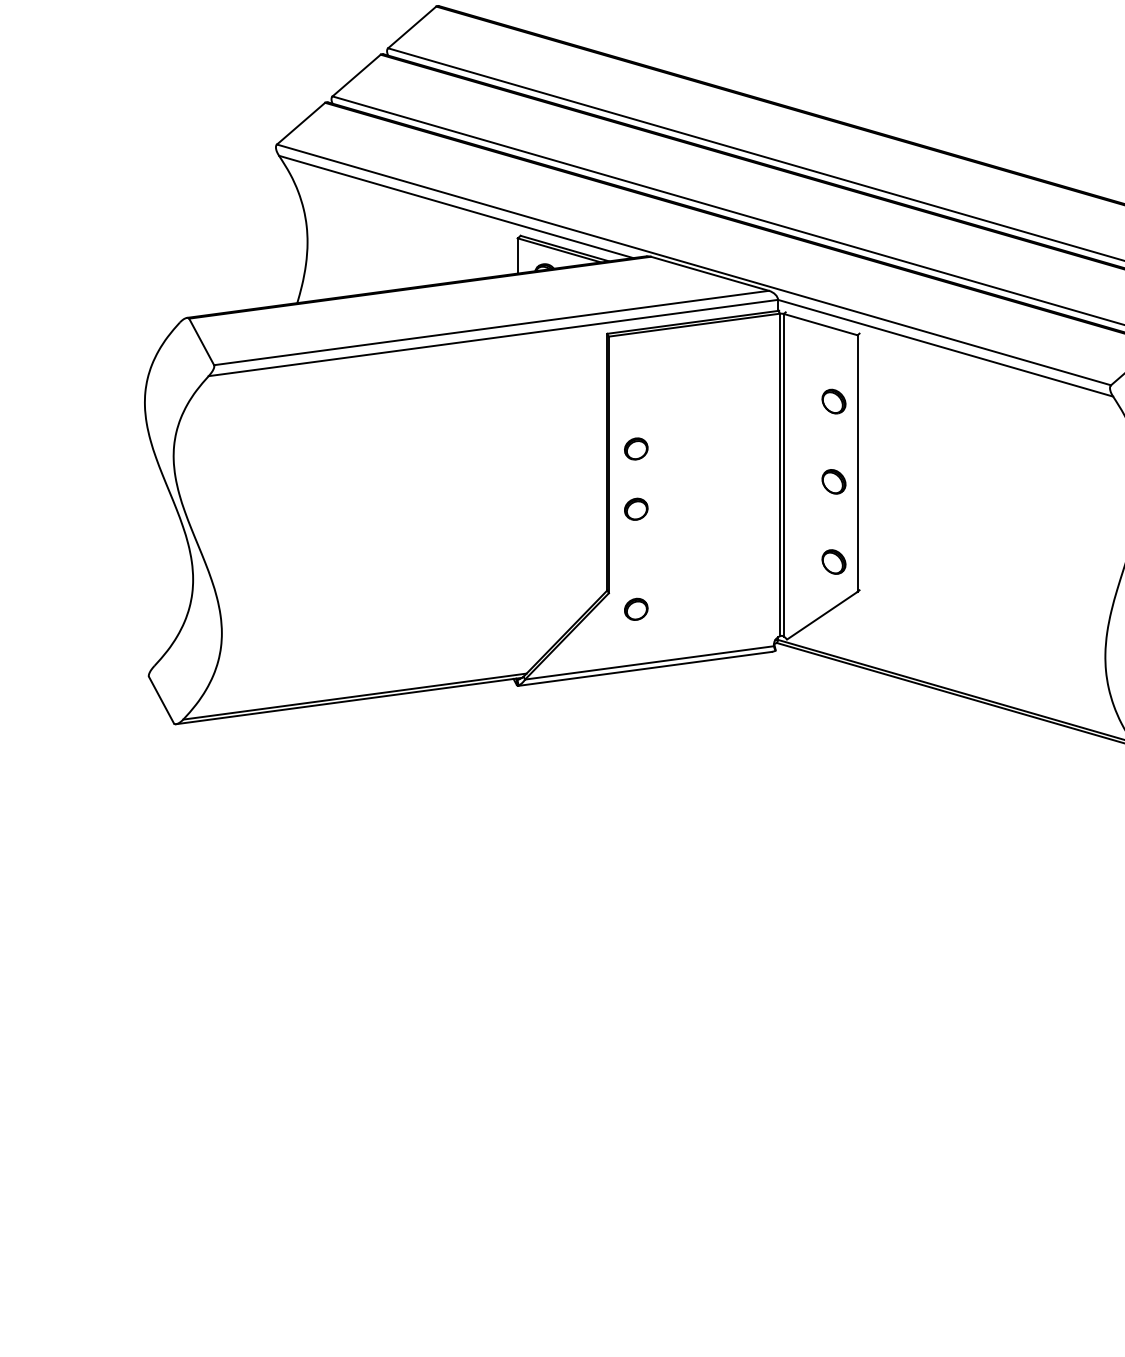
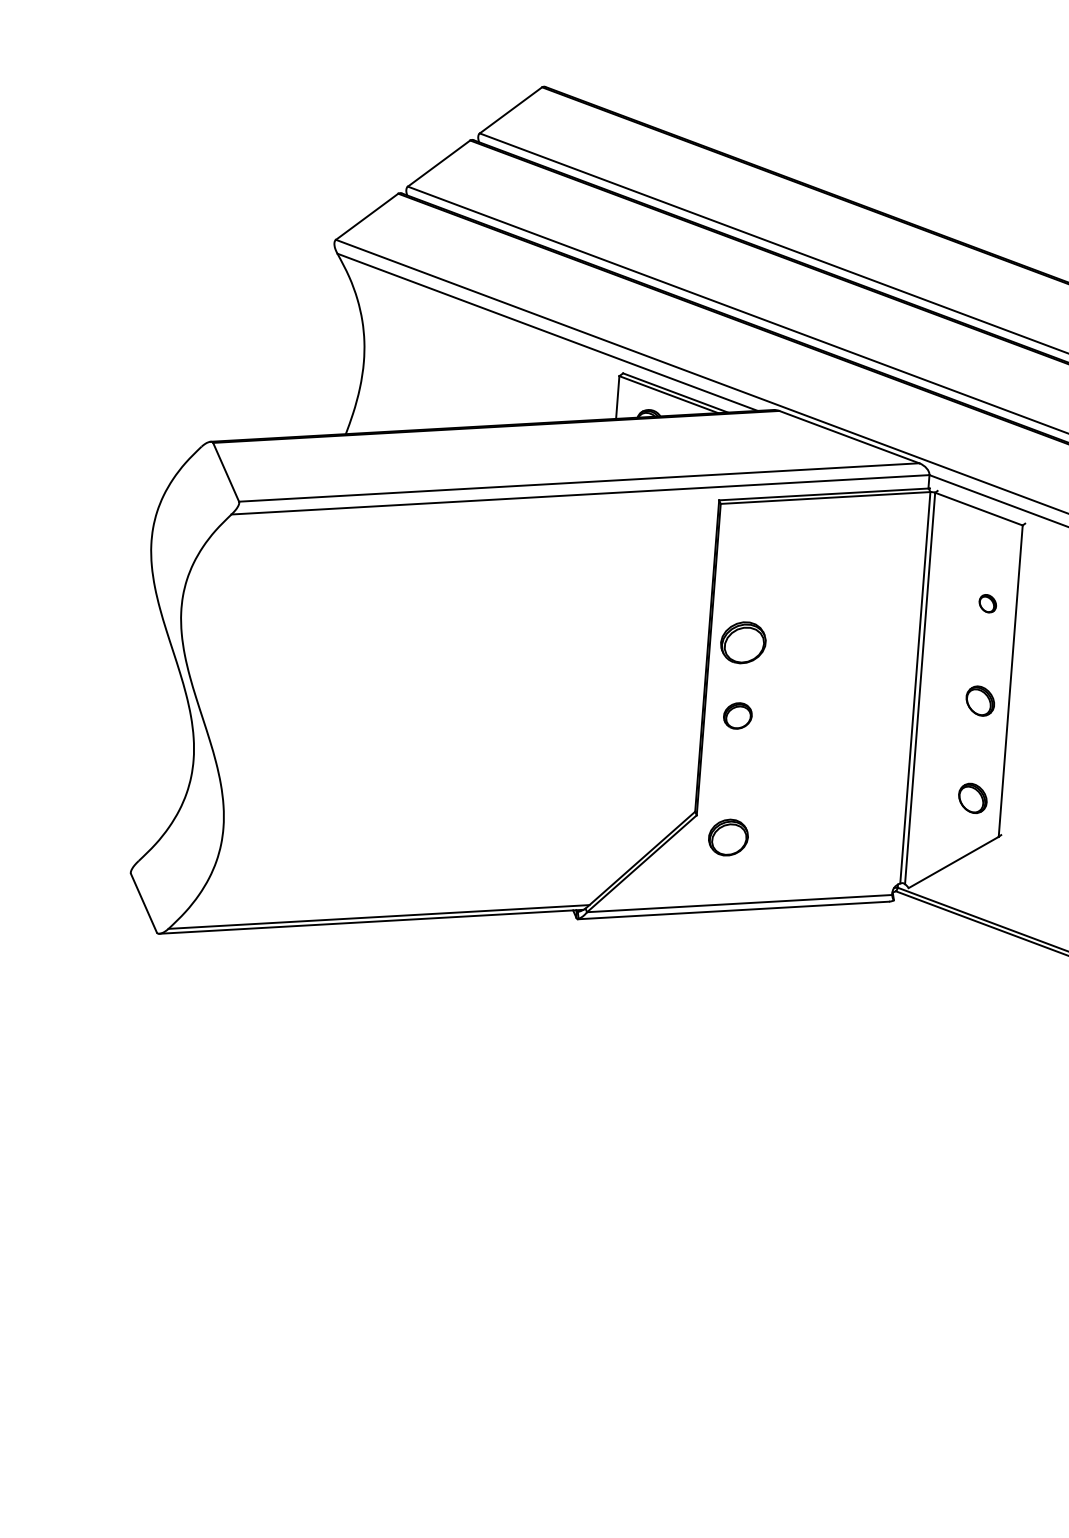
part: (833, 401) -> (987, 603), size x0.6
part: (636, 448) -> (743, 642), size x1.6
part: (636, 608) -> (728, 836), size x1.4

